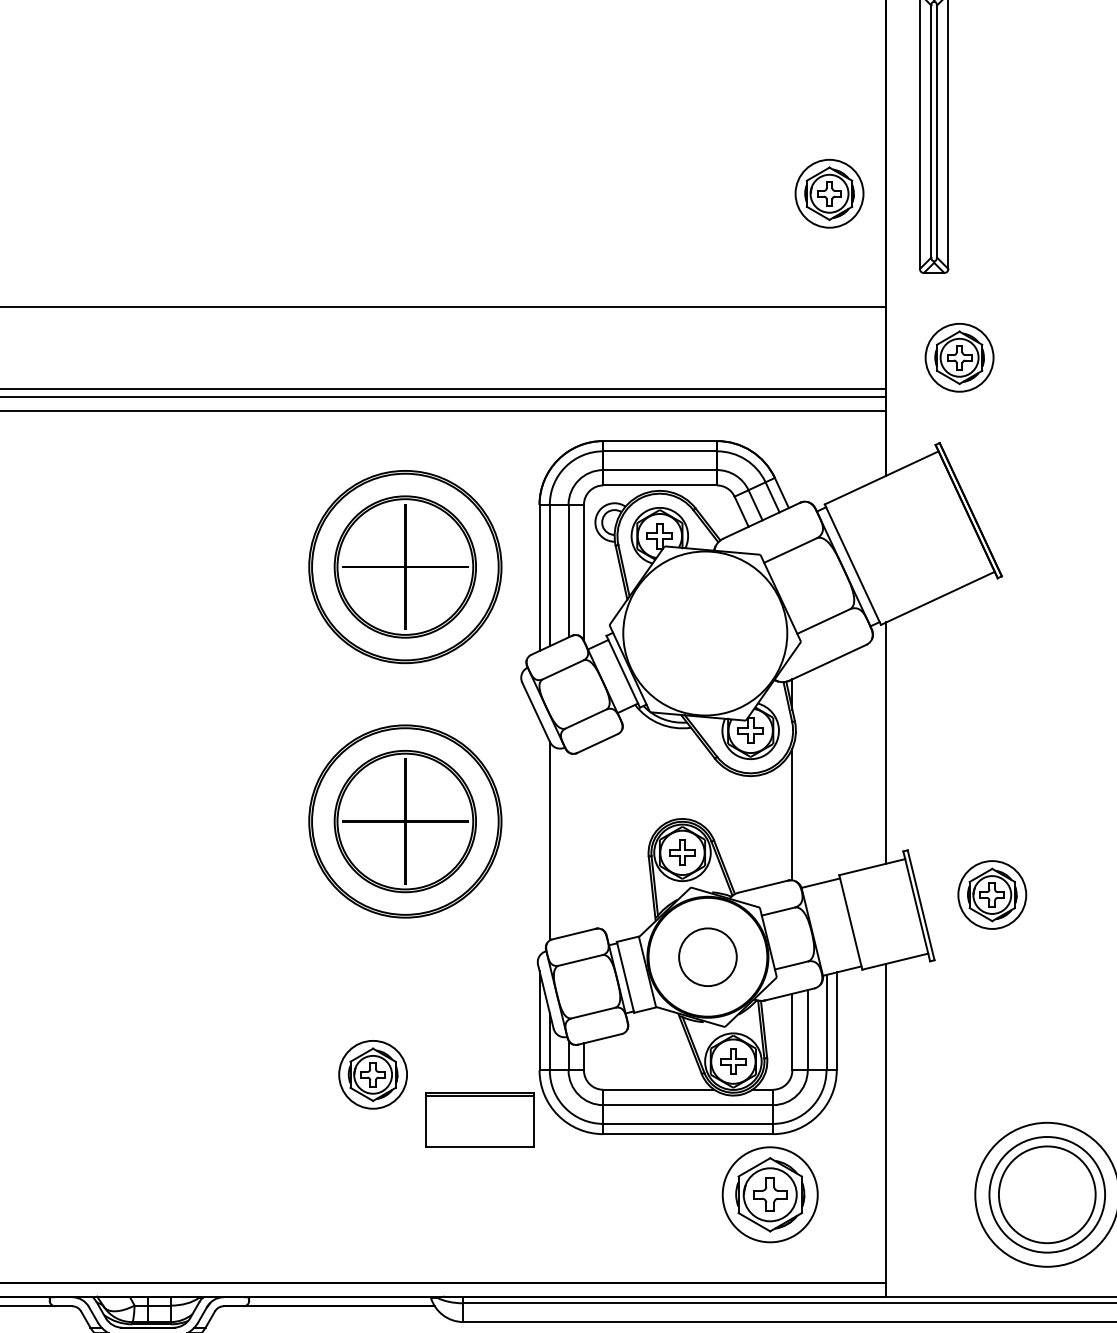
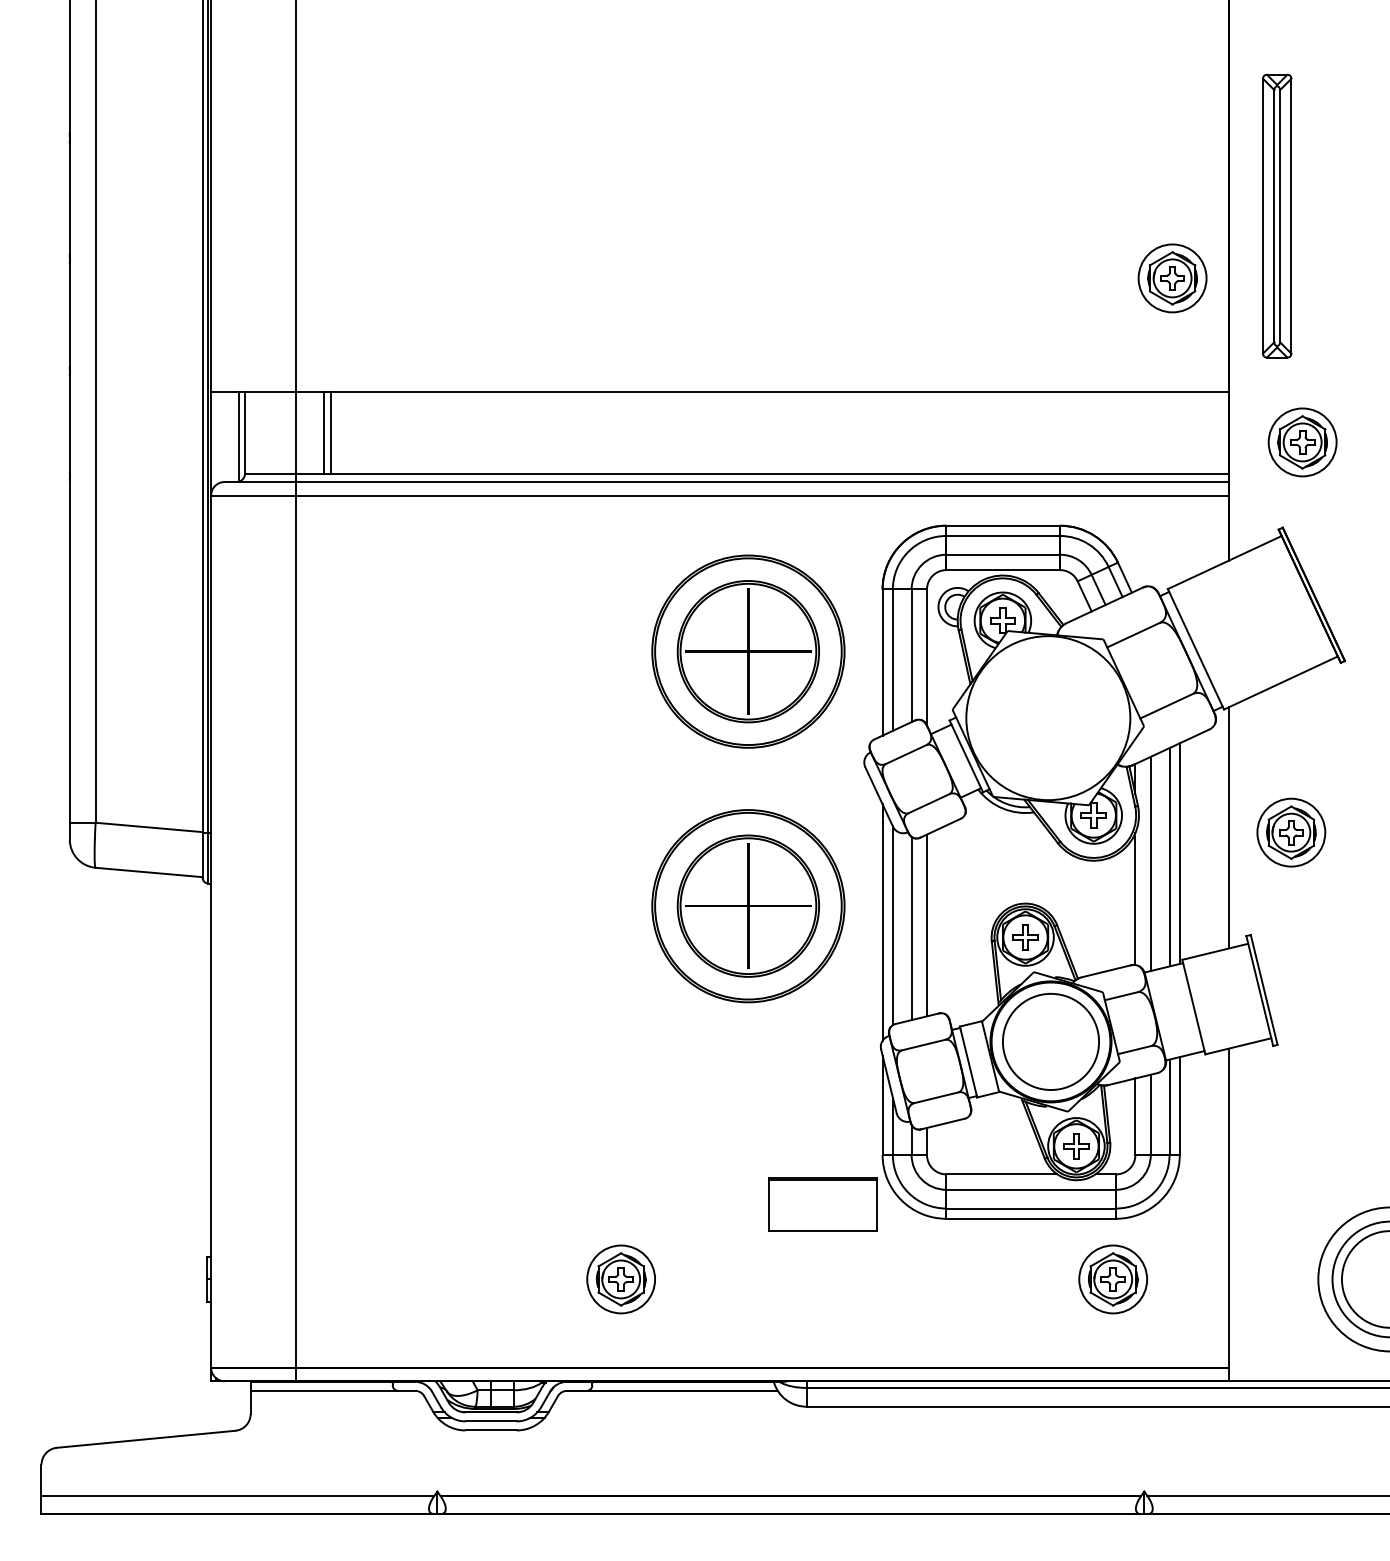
line: (836, 768) -> (1179, 853), added
line: (826, 772) -> (1169, 857), added
line: (807, 778) -> (1150, 863), added
line: (539, 837) -> (882, 922), added
line: (584, 840) -> (927, 925), added
line: (568, 843) -> (911, 928), added
part: (992, 894) -> (1291, 832), moved
circle: (707, 956) -> (1050, 1041), size x1.67
part: (372, 1074) -> (620, 1279), moved
part: (769, 1194) -> (1112, 1279), size x0.71

